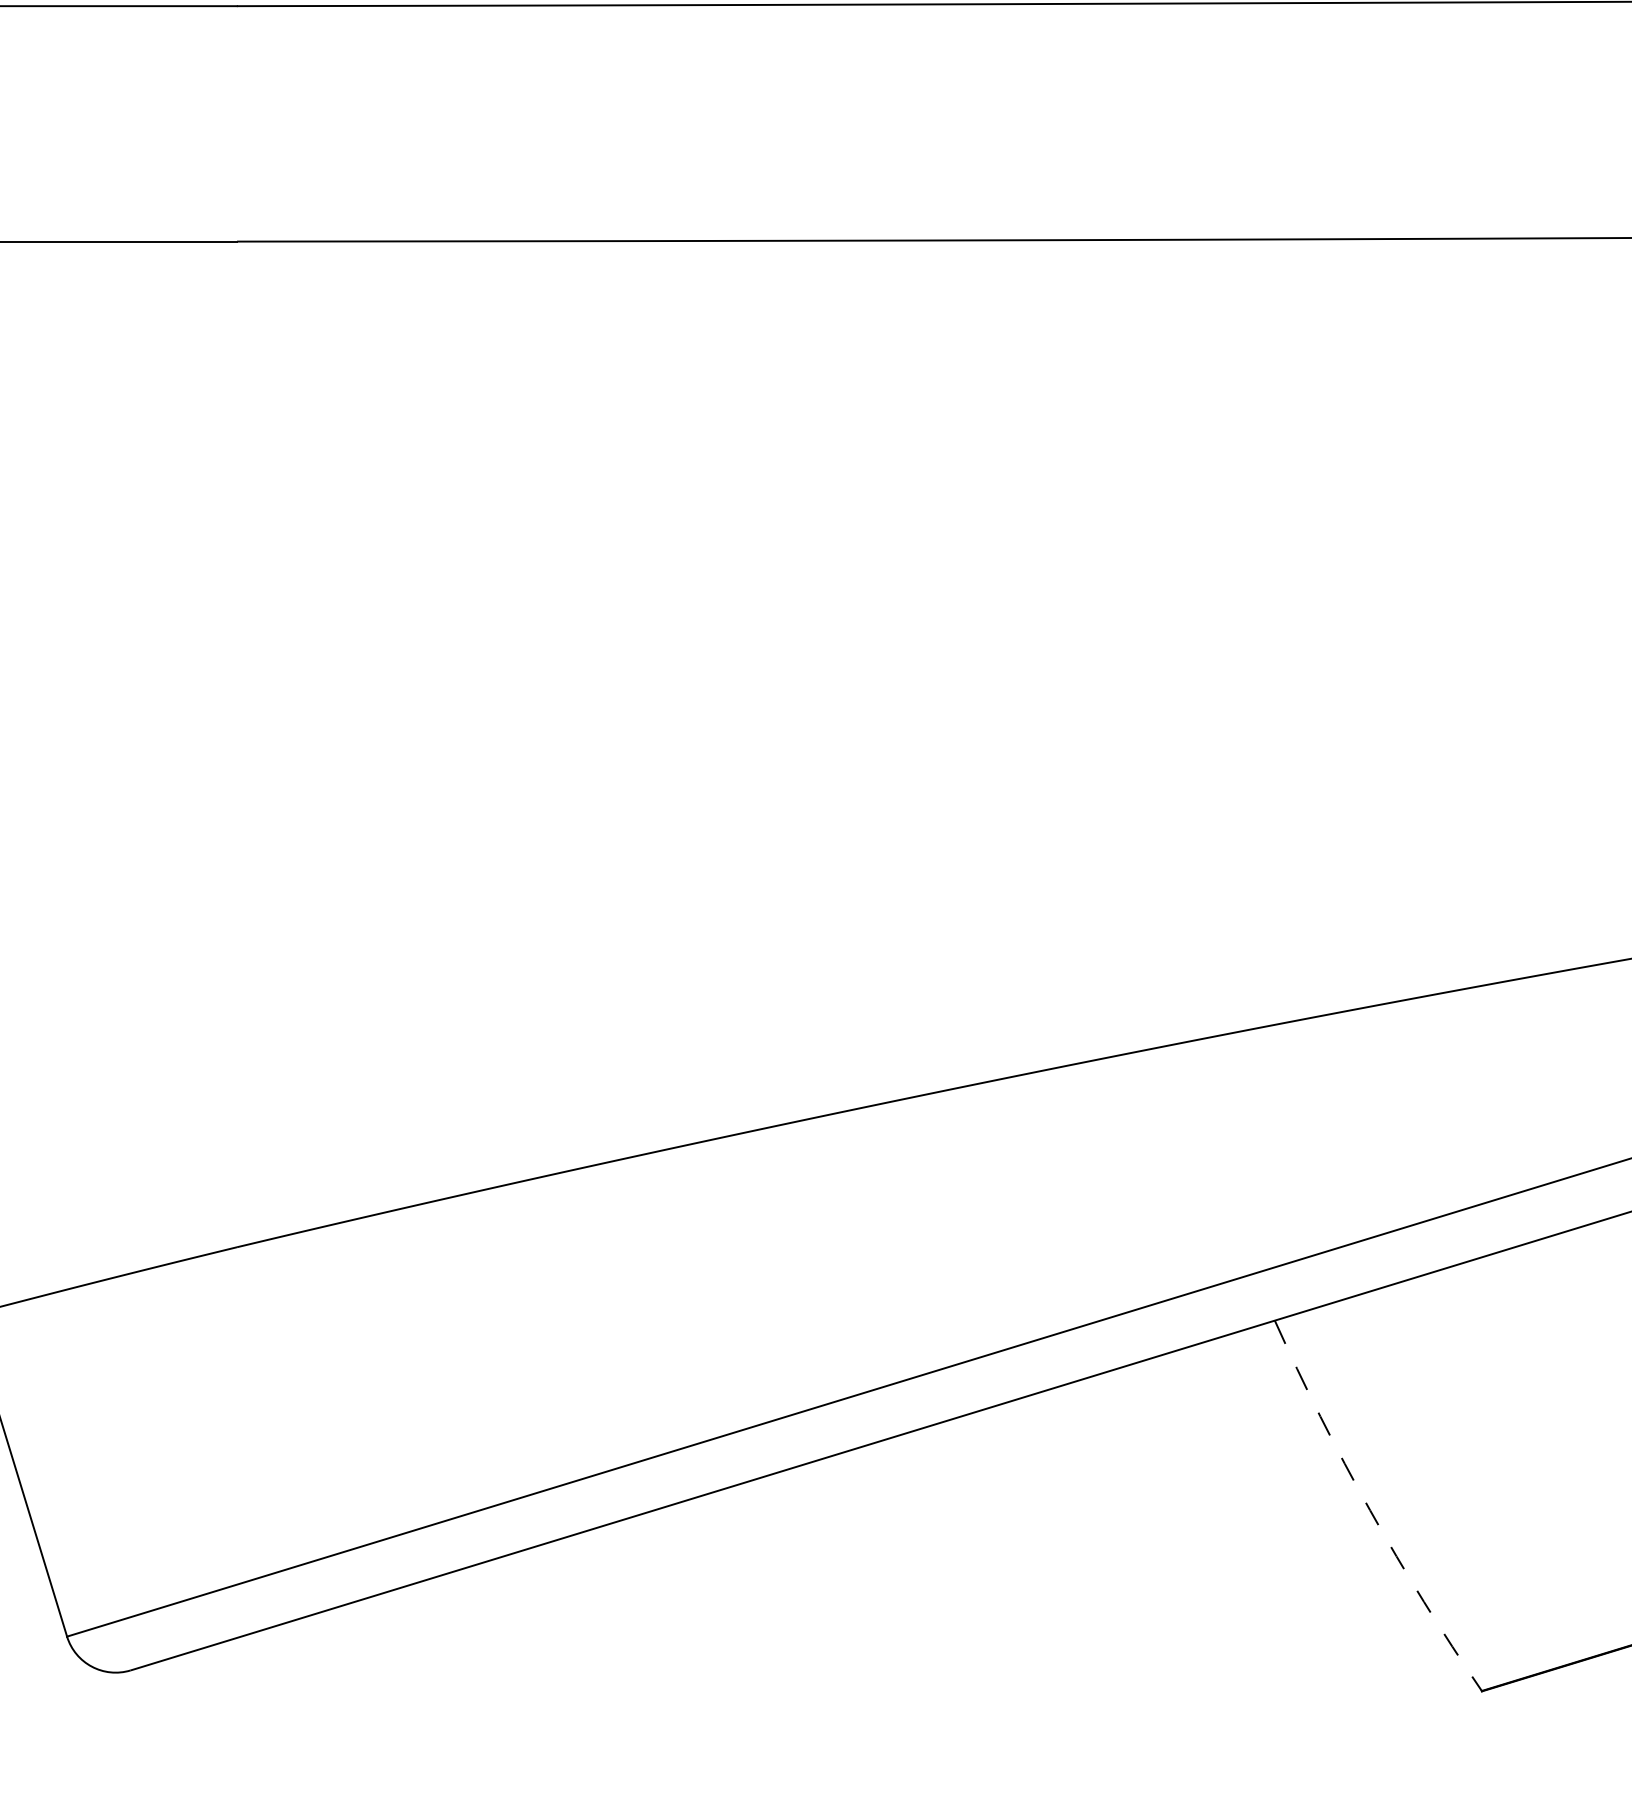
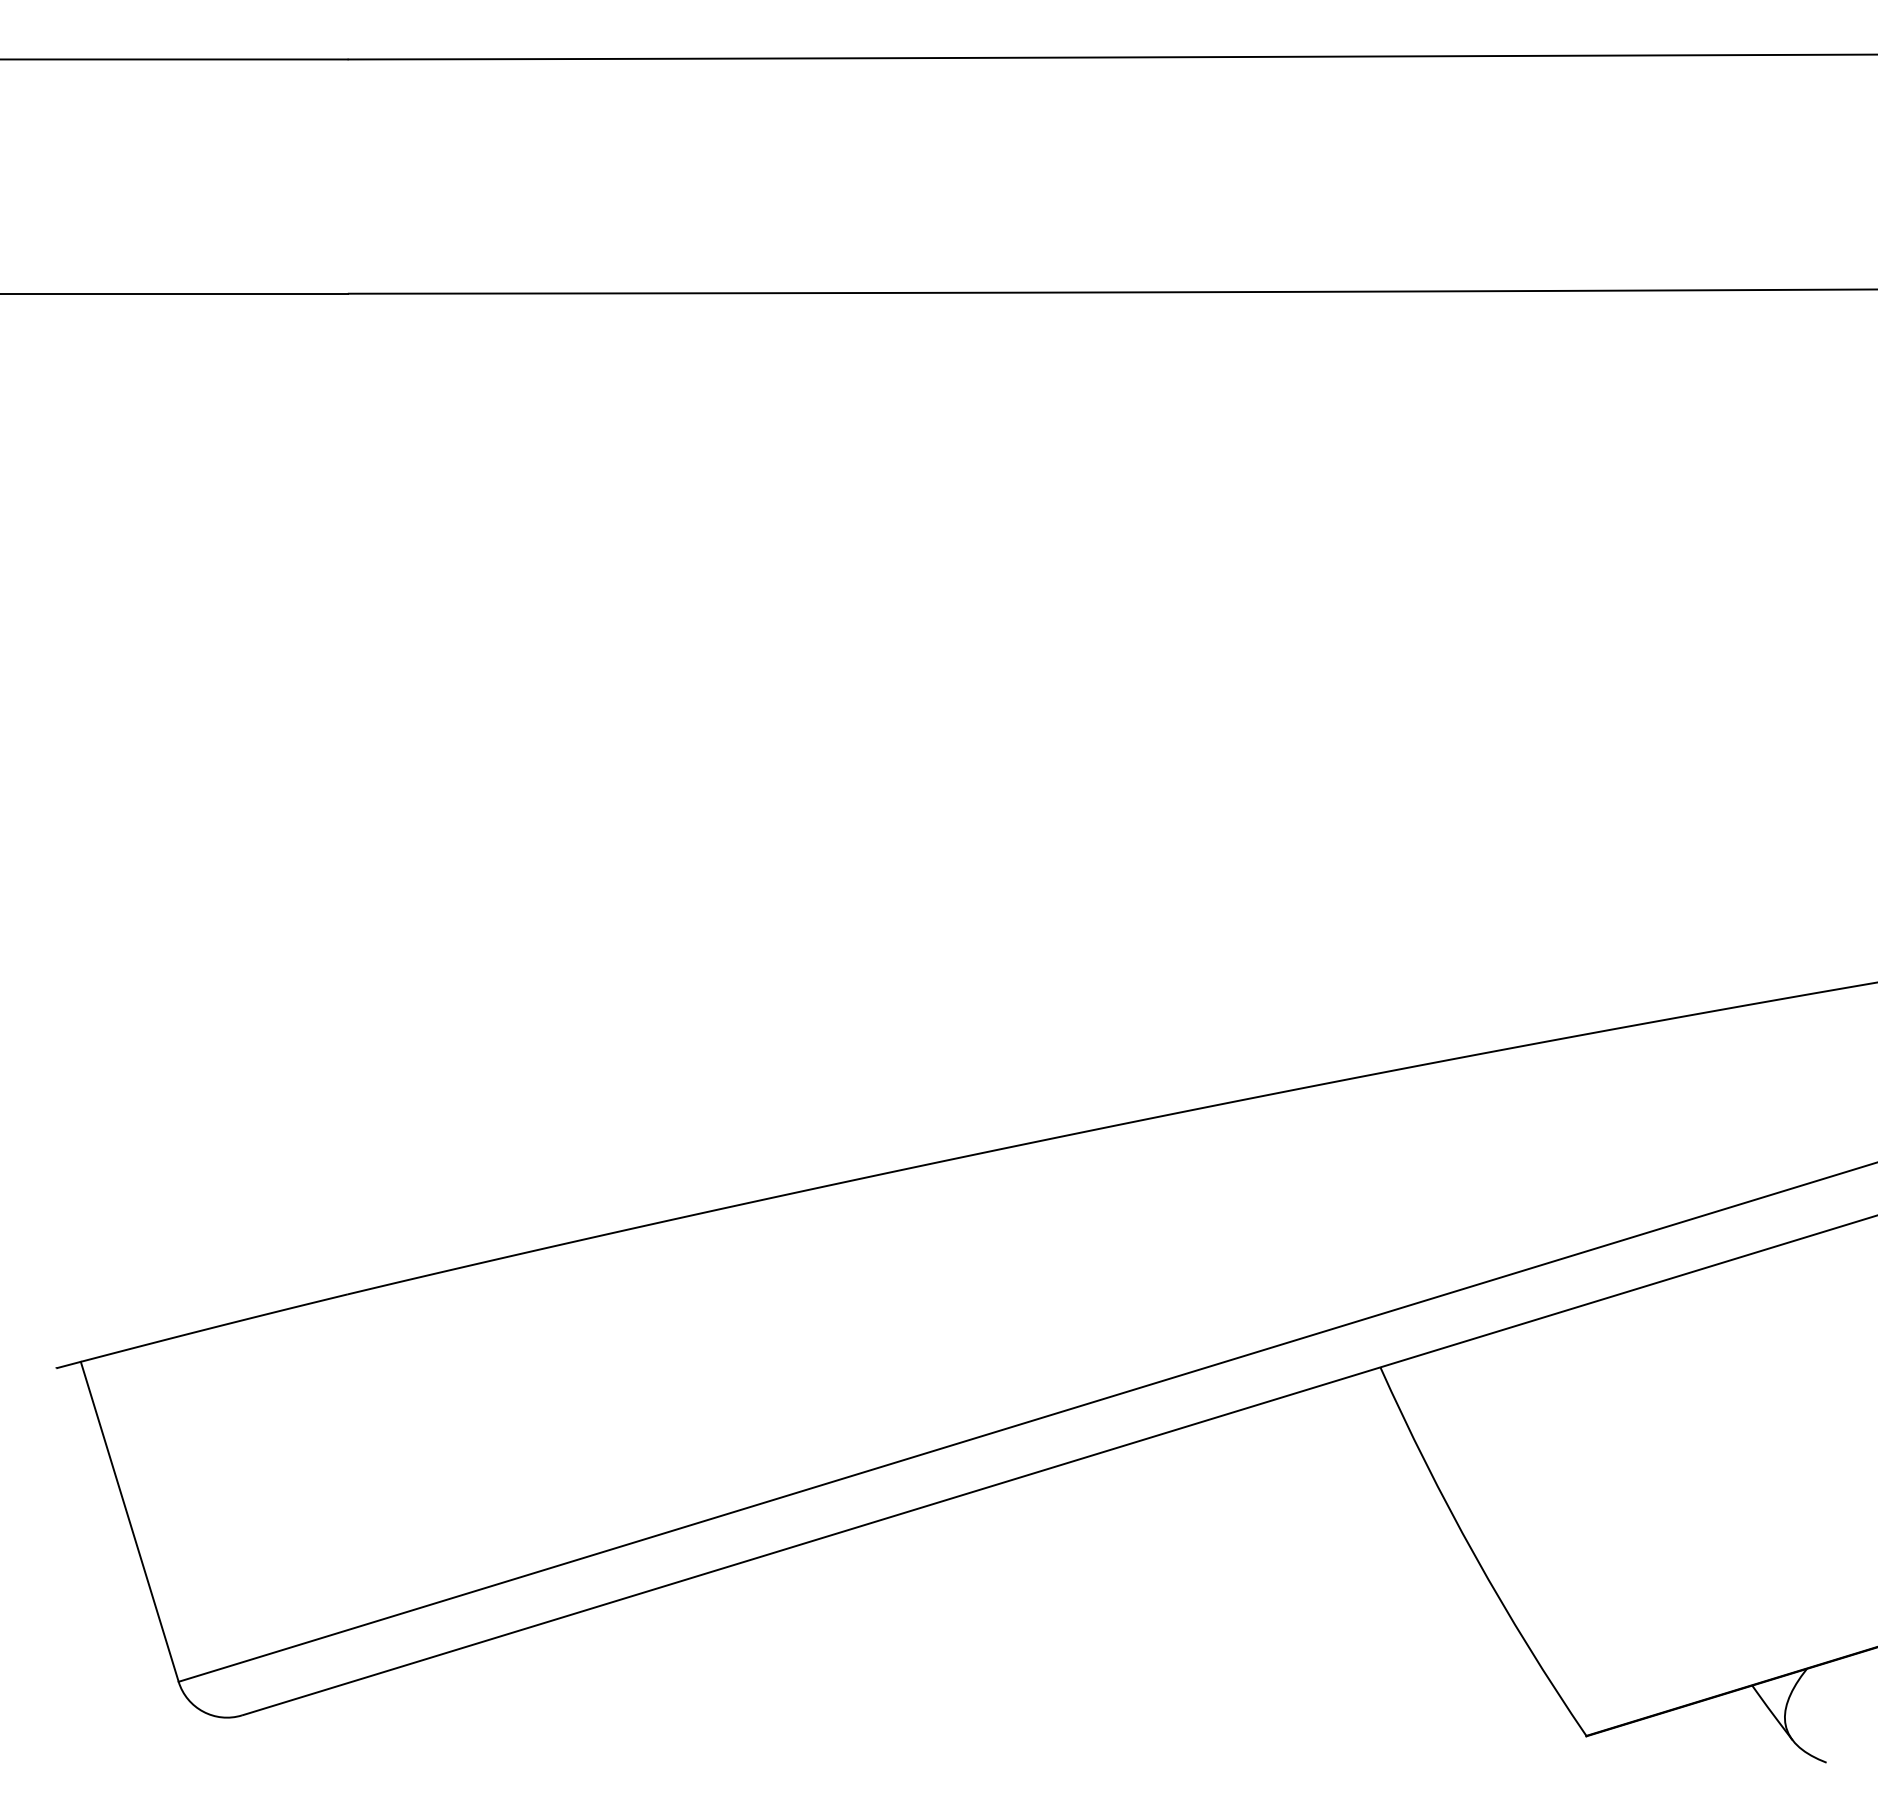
arc: (1370, 1510) -> (1475, 1556), dashed -> solid

